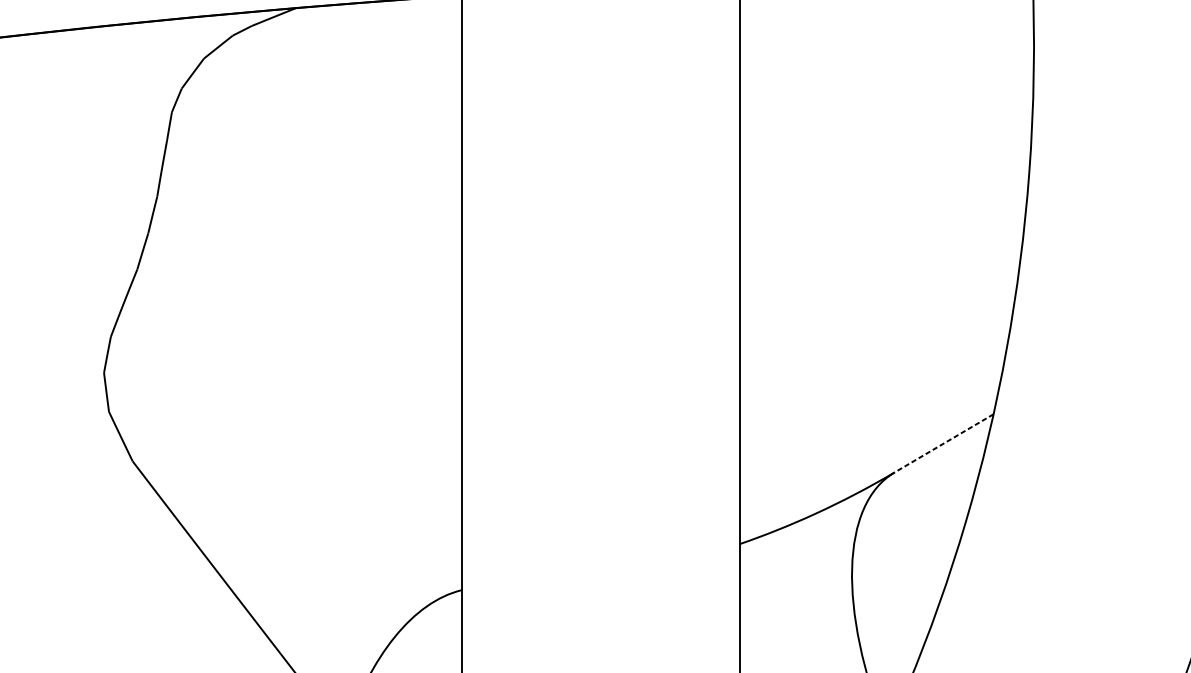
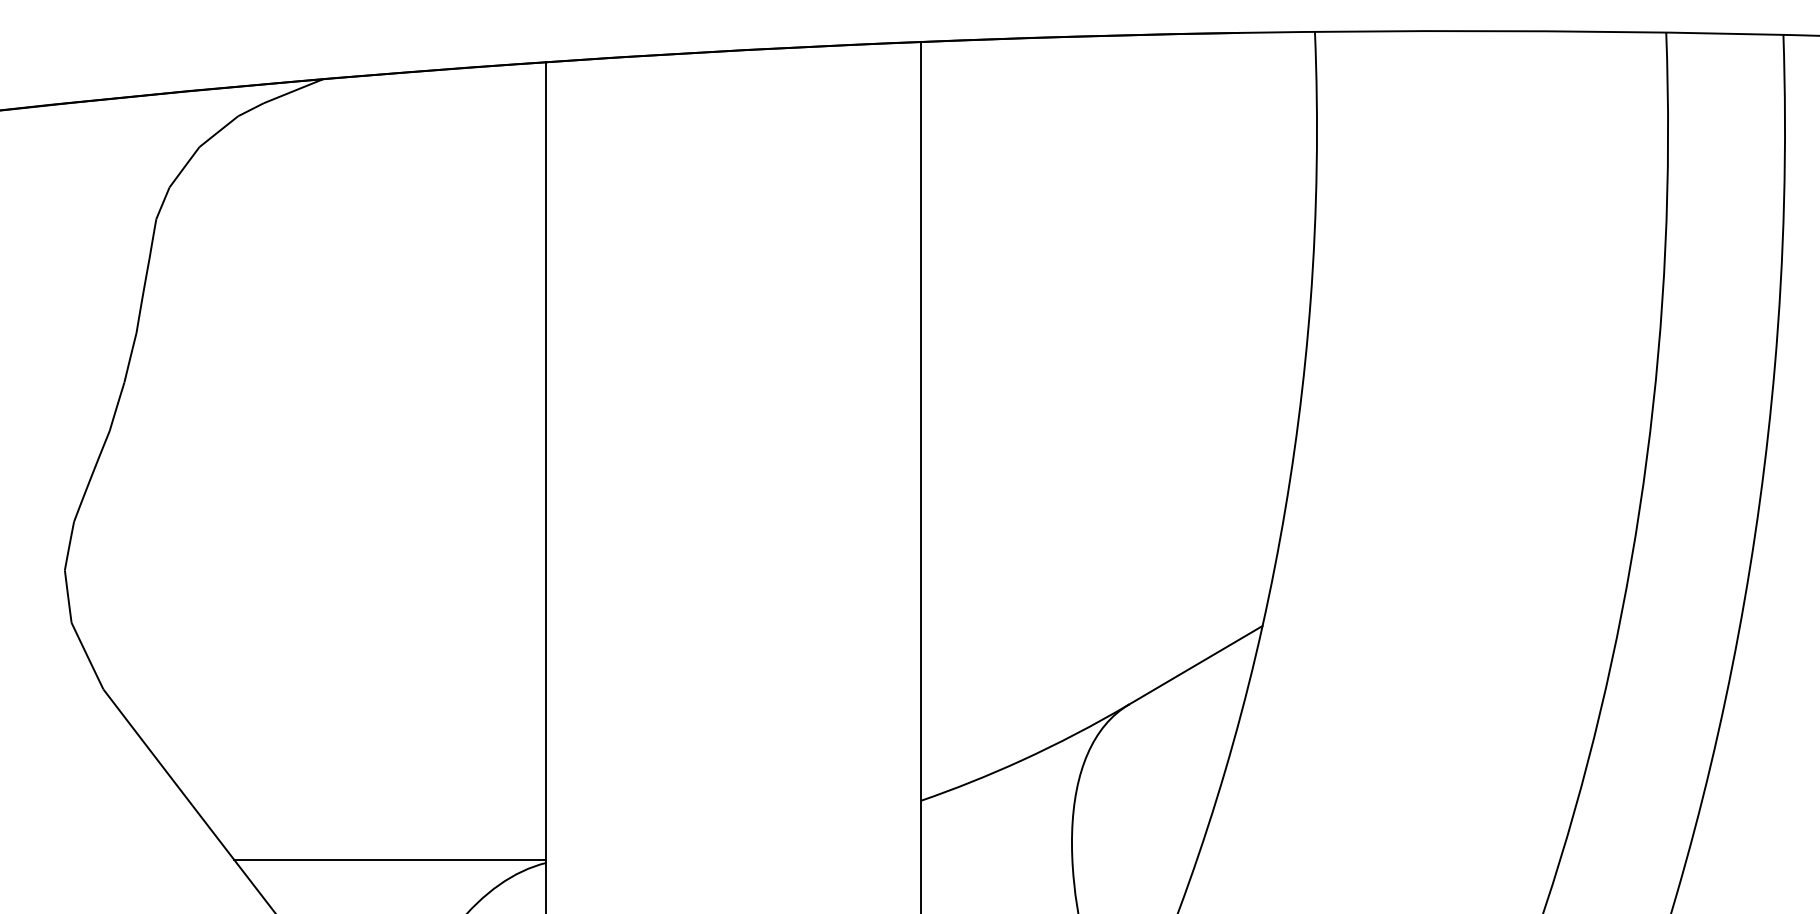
line: (943, 443) -> (1195, 665), dashed -> solid
line: (345, 587) -> (390, 859), added

